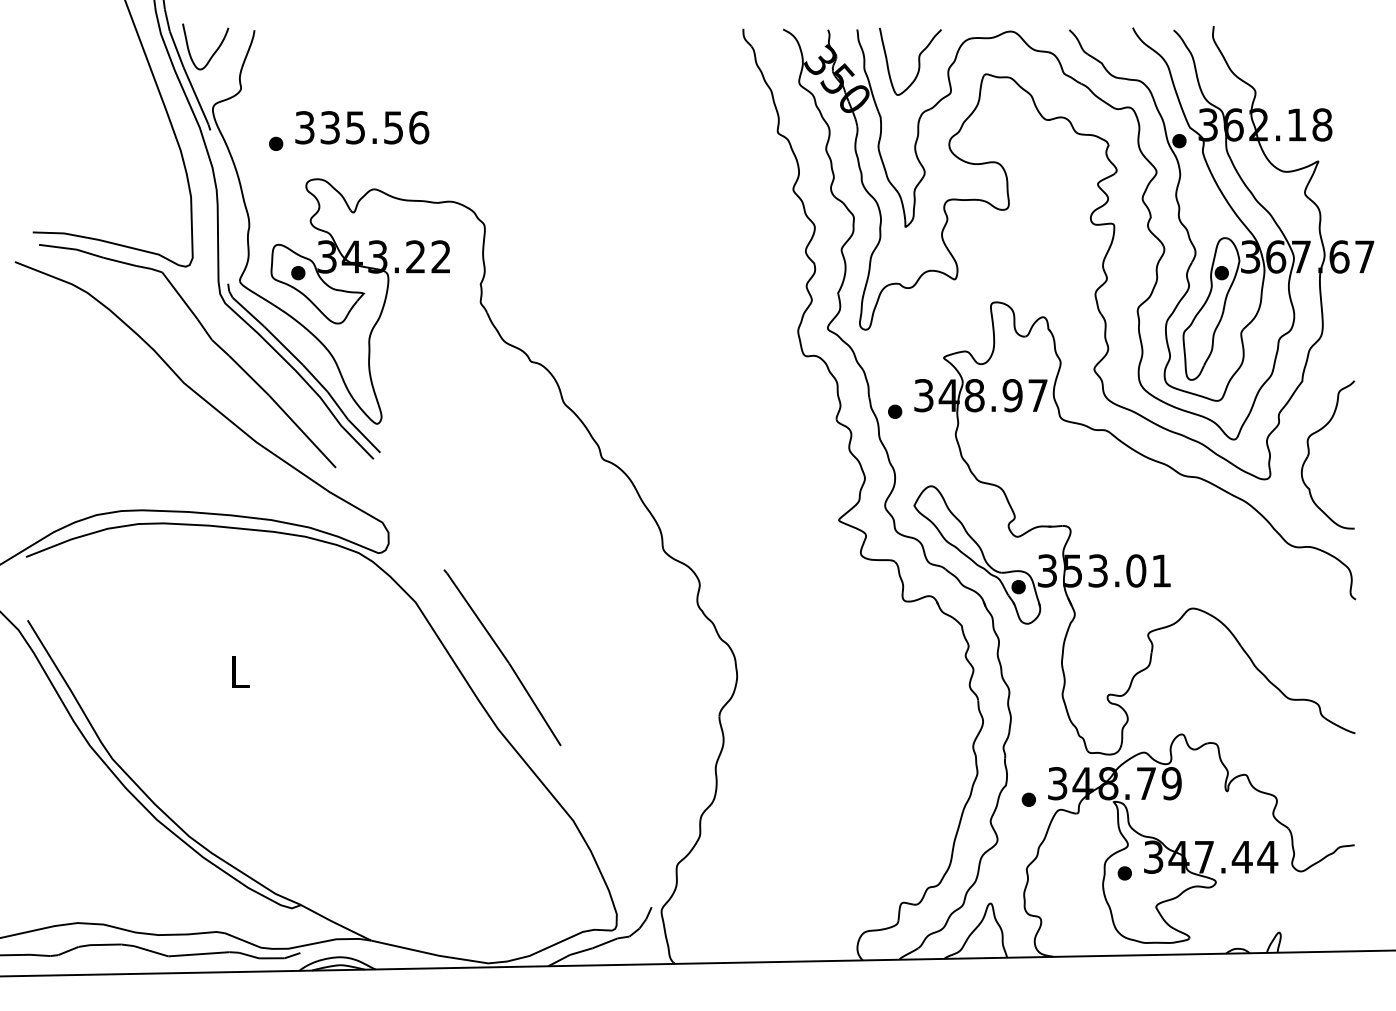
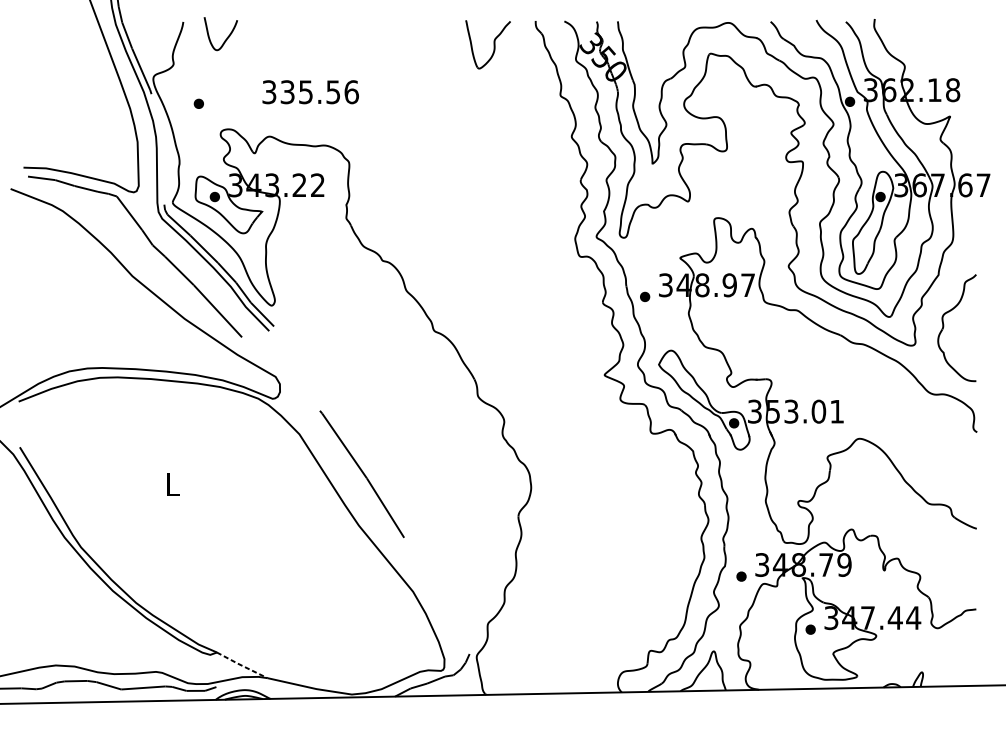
curve: (214, 51) -> (227, 37), moved
part: (918, 61) -> (493, 44), moved
text: (362, 127) -> (310, 92), moved
line: (335, 923) -> (241, 665), solid -> dashed

